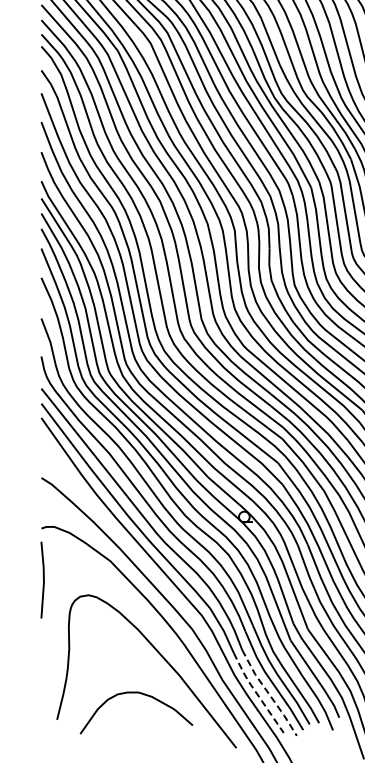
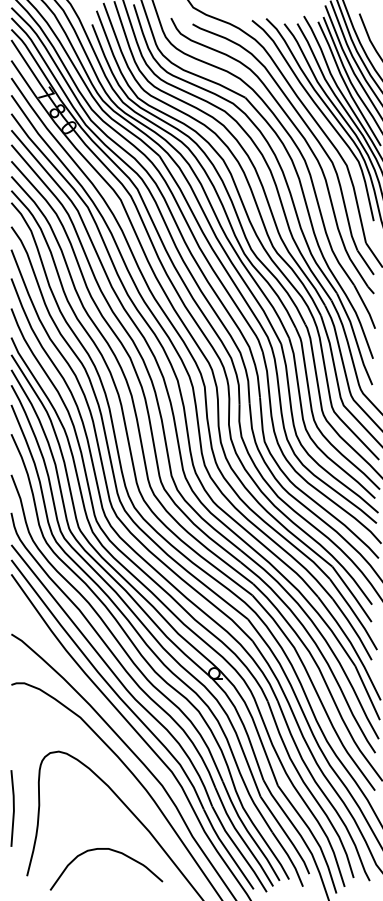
line: (43, 580) -> (13, 808), moved
line: (256, 693) -> (226, 849), dashed -> solid
line: (268, 694) -> (238, 850), dashed -> solid

